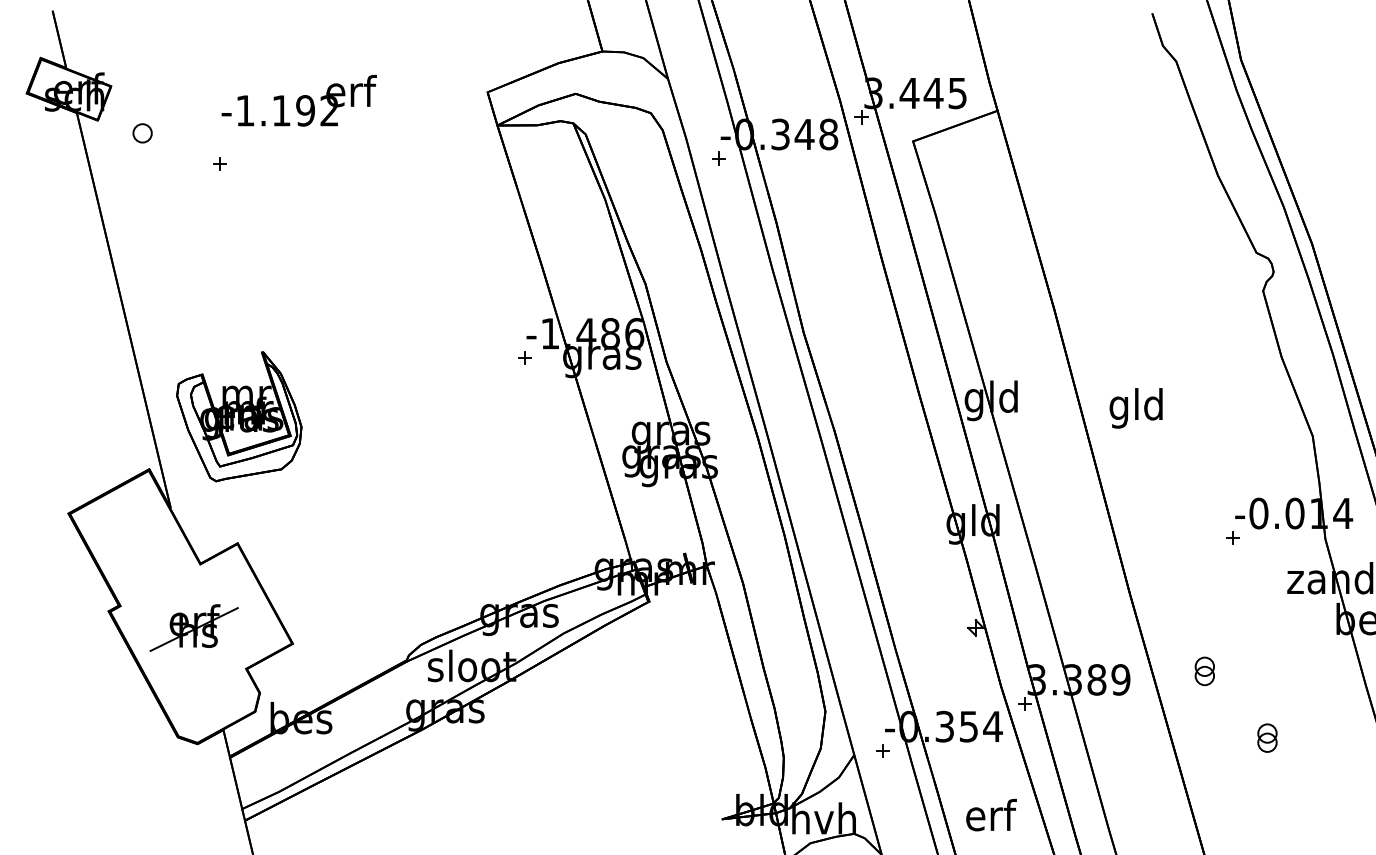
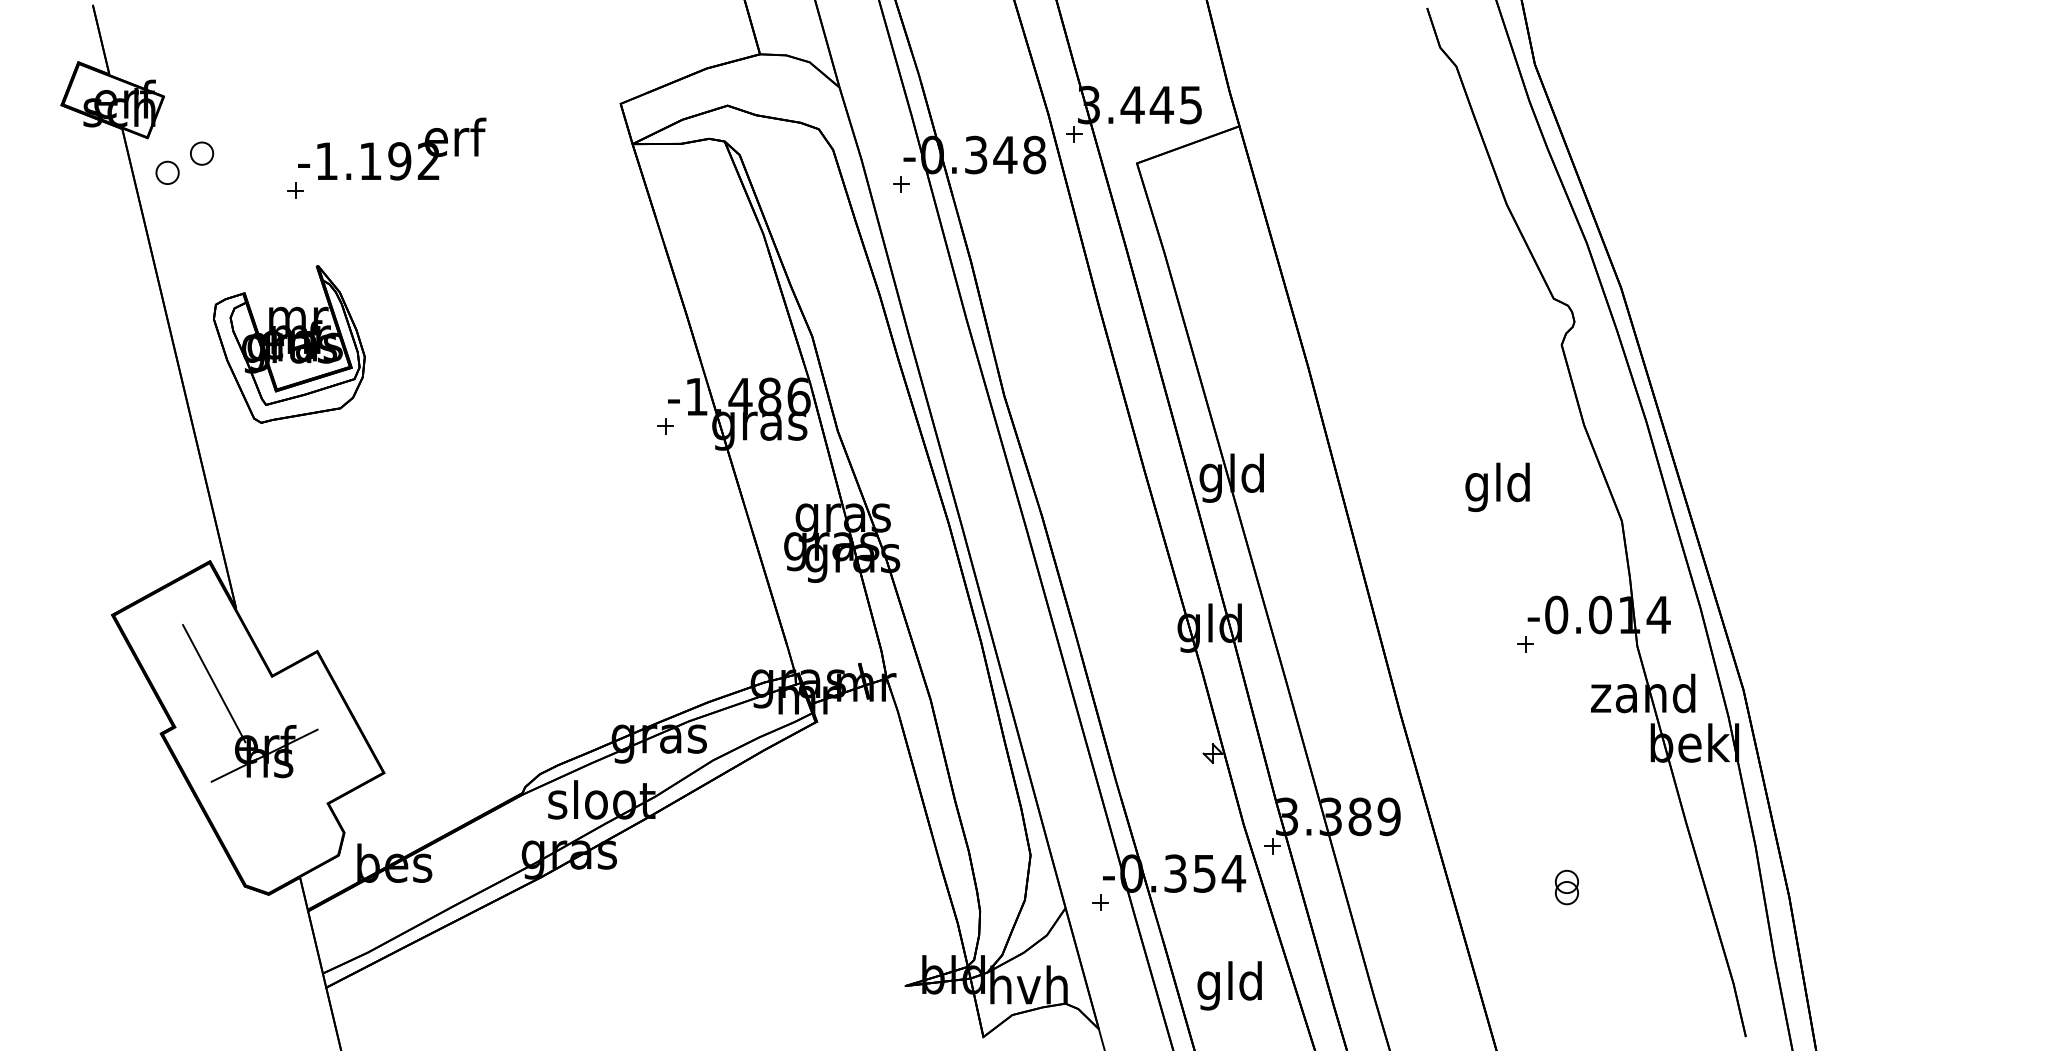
text: (299, 100) -> (392, 148), moved
part: (114, 148) -> (167, 172), added
text: (1136, 407) -> (1497, 486), moved
part: (239, 416) -> (289, 344), moved
line: (152, 570) -> (214, 683), added
part: (1204, 671) -> (1490, 806), removed
text: (989, 818) -> (1229, 985), erf -> gld

